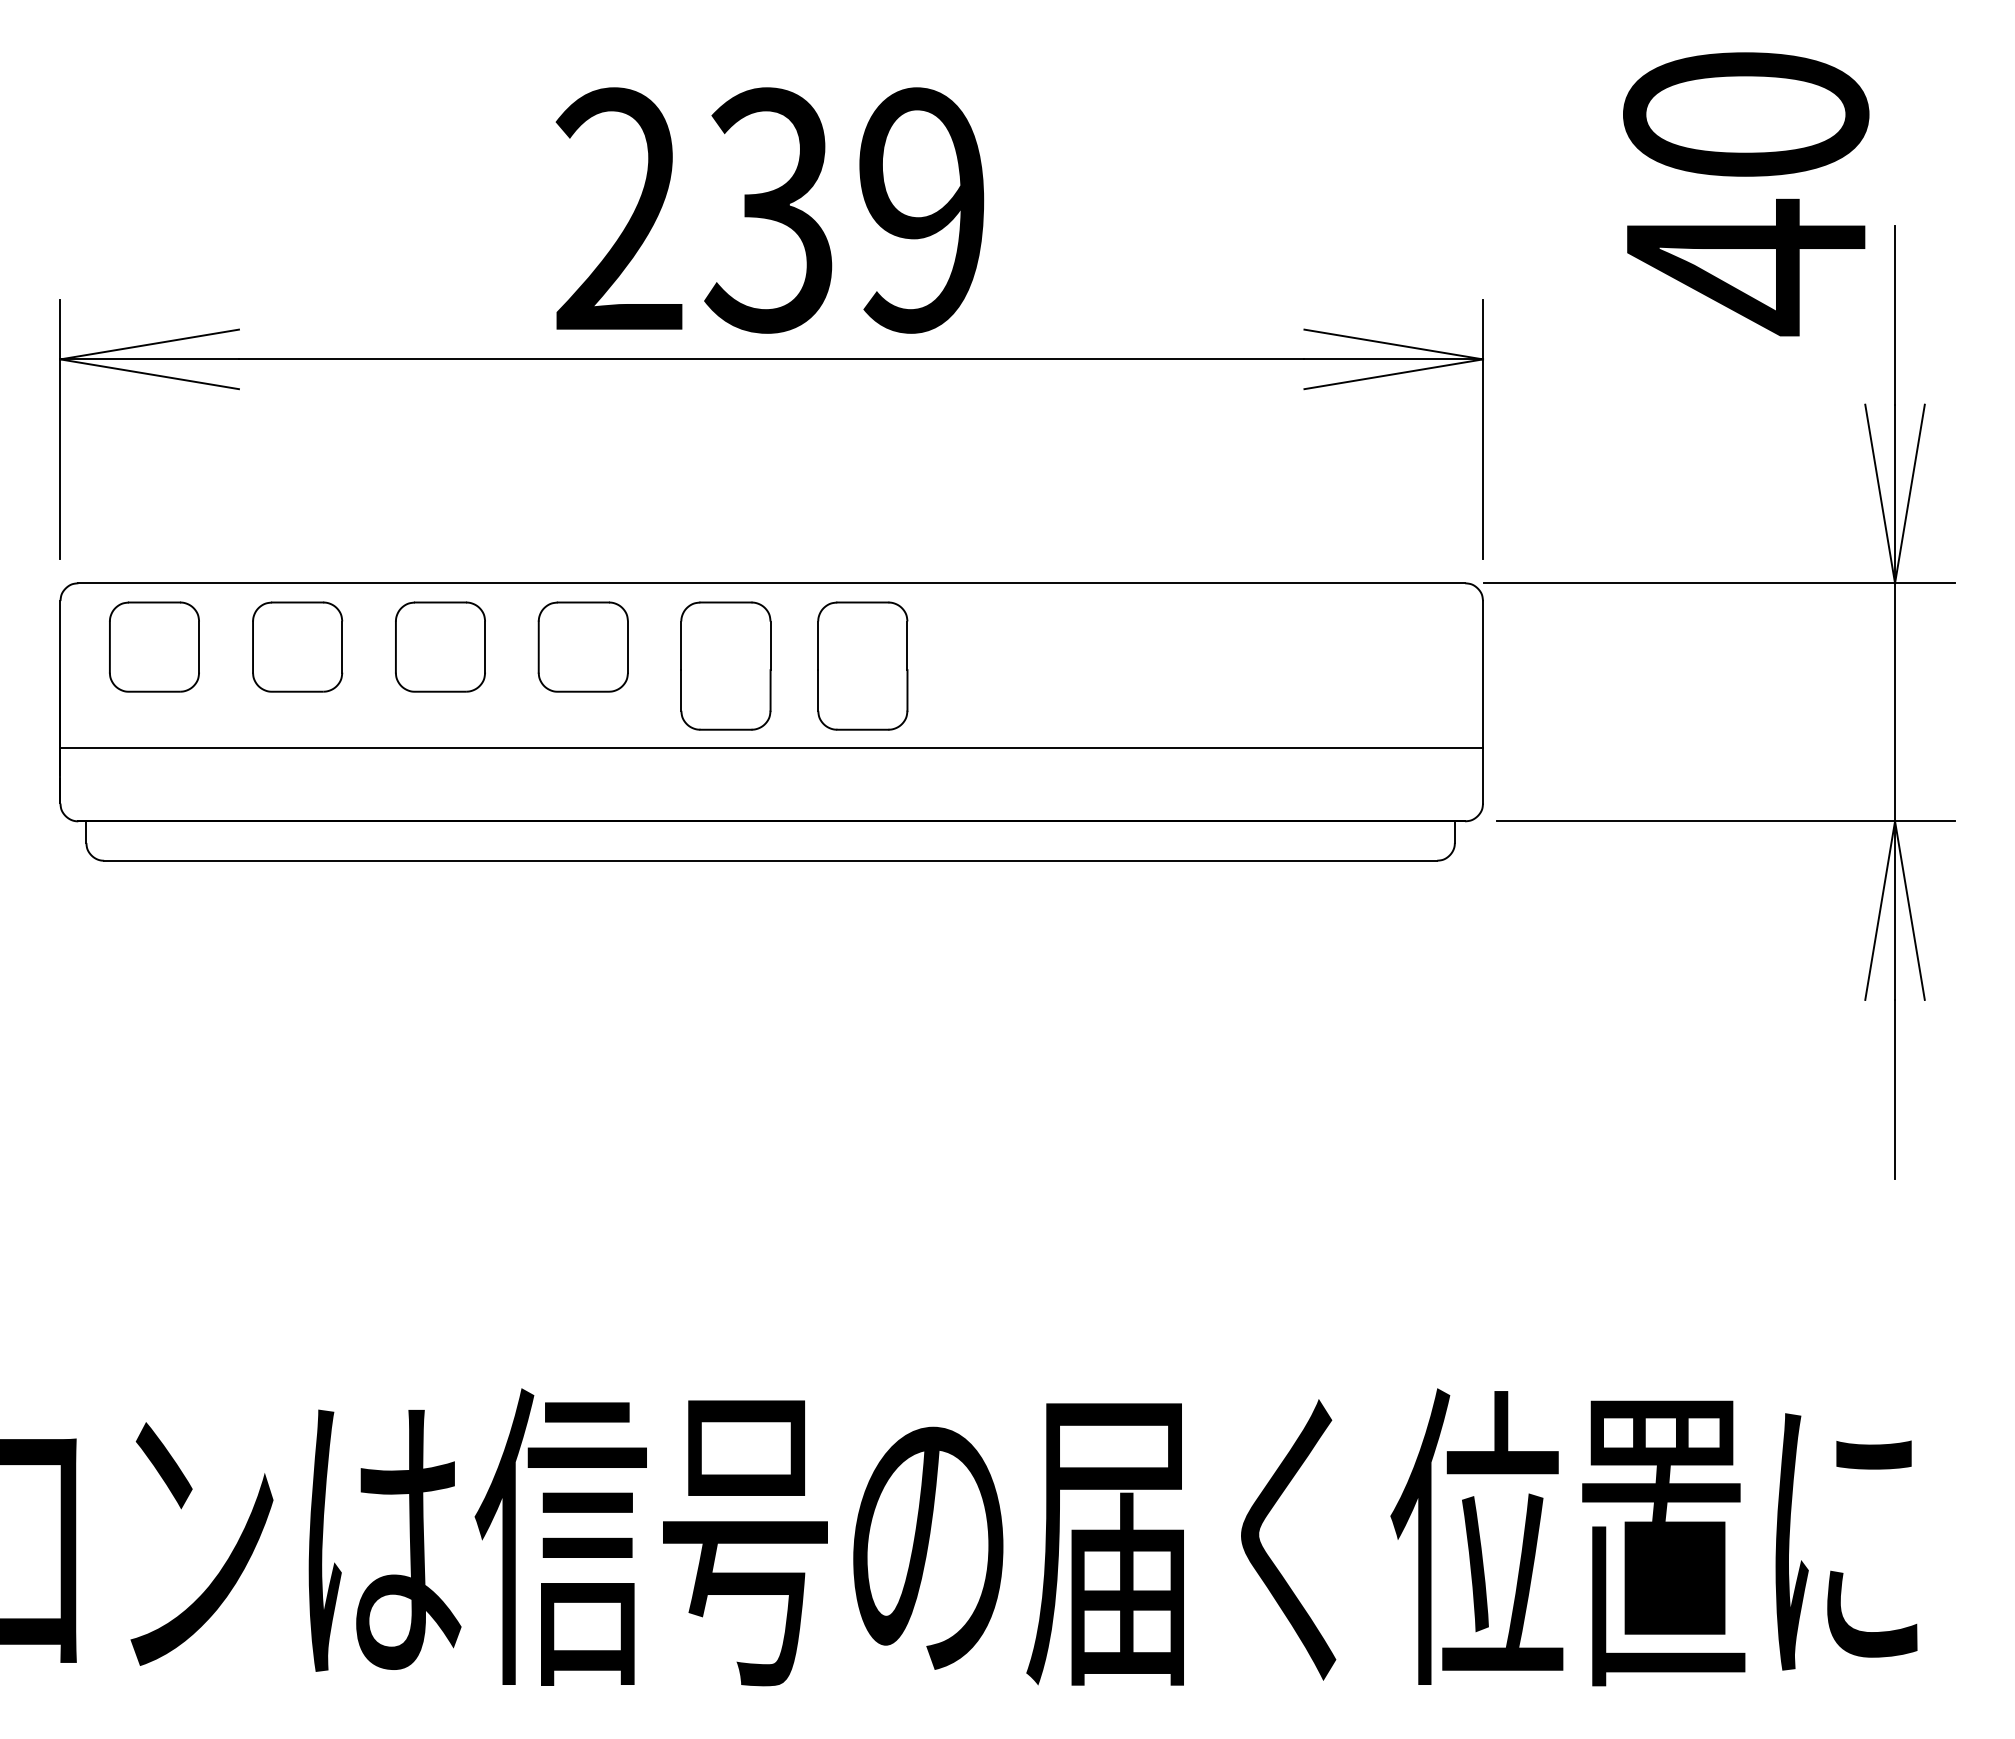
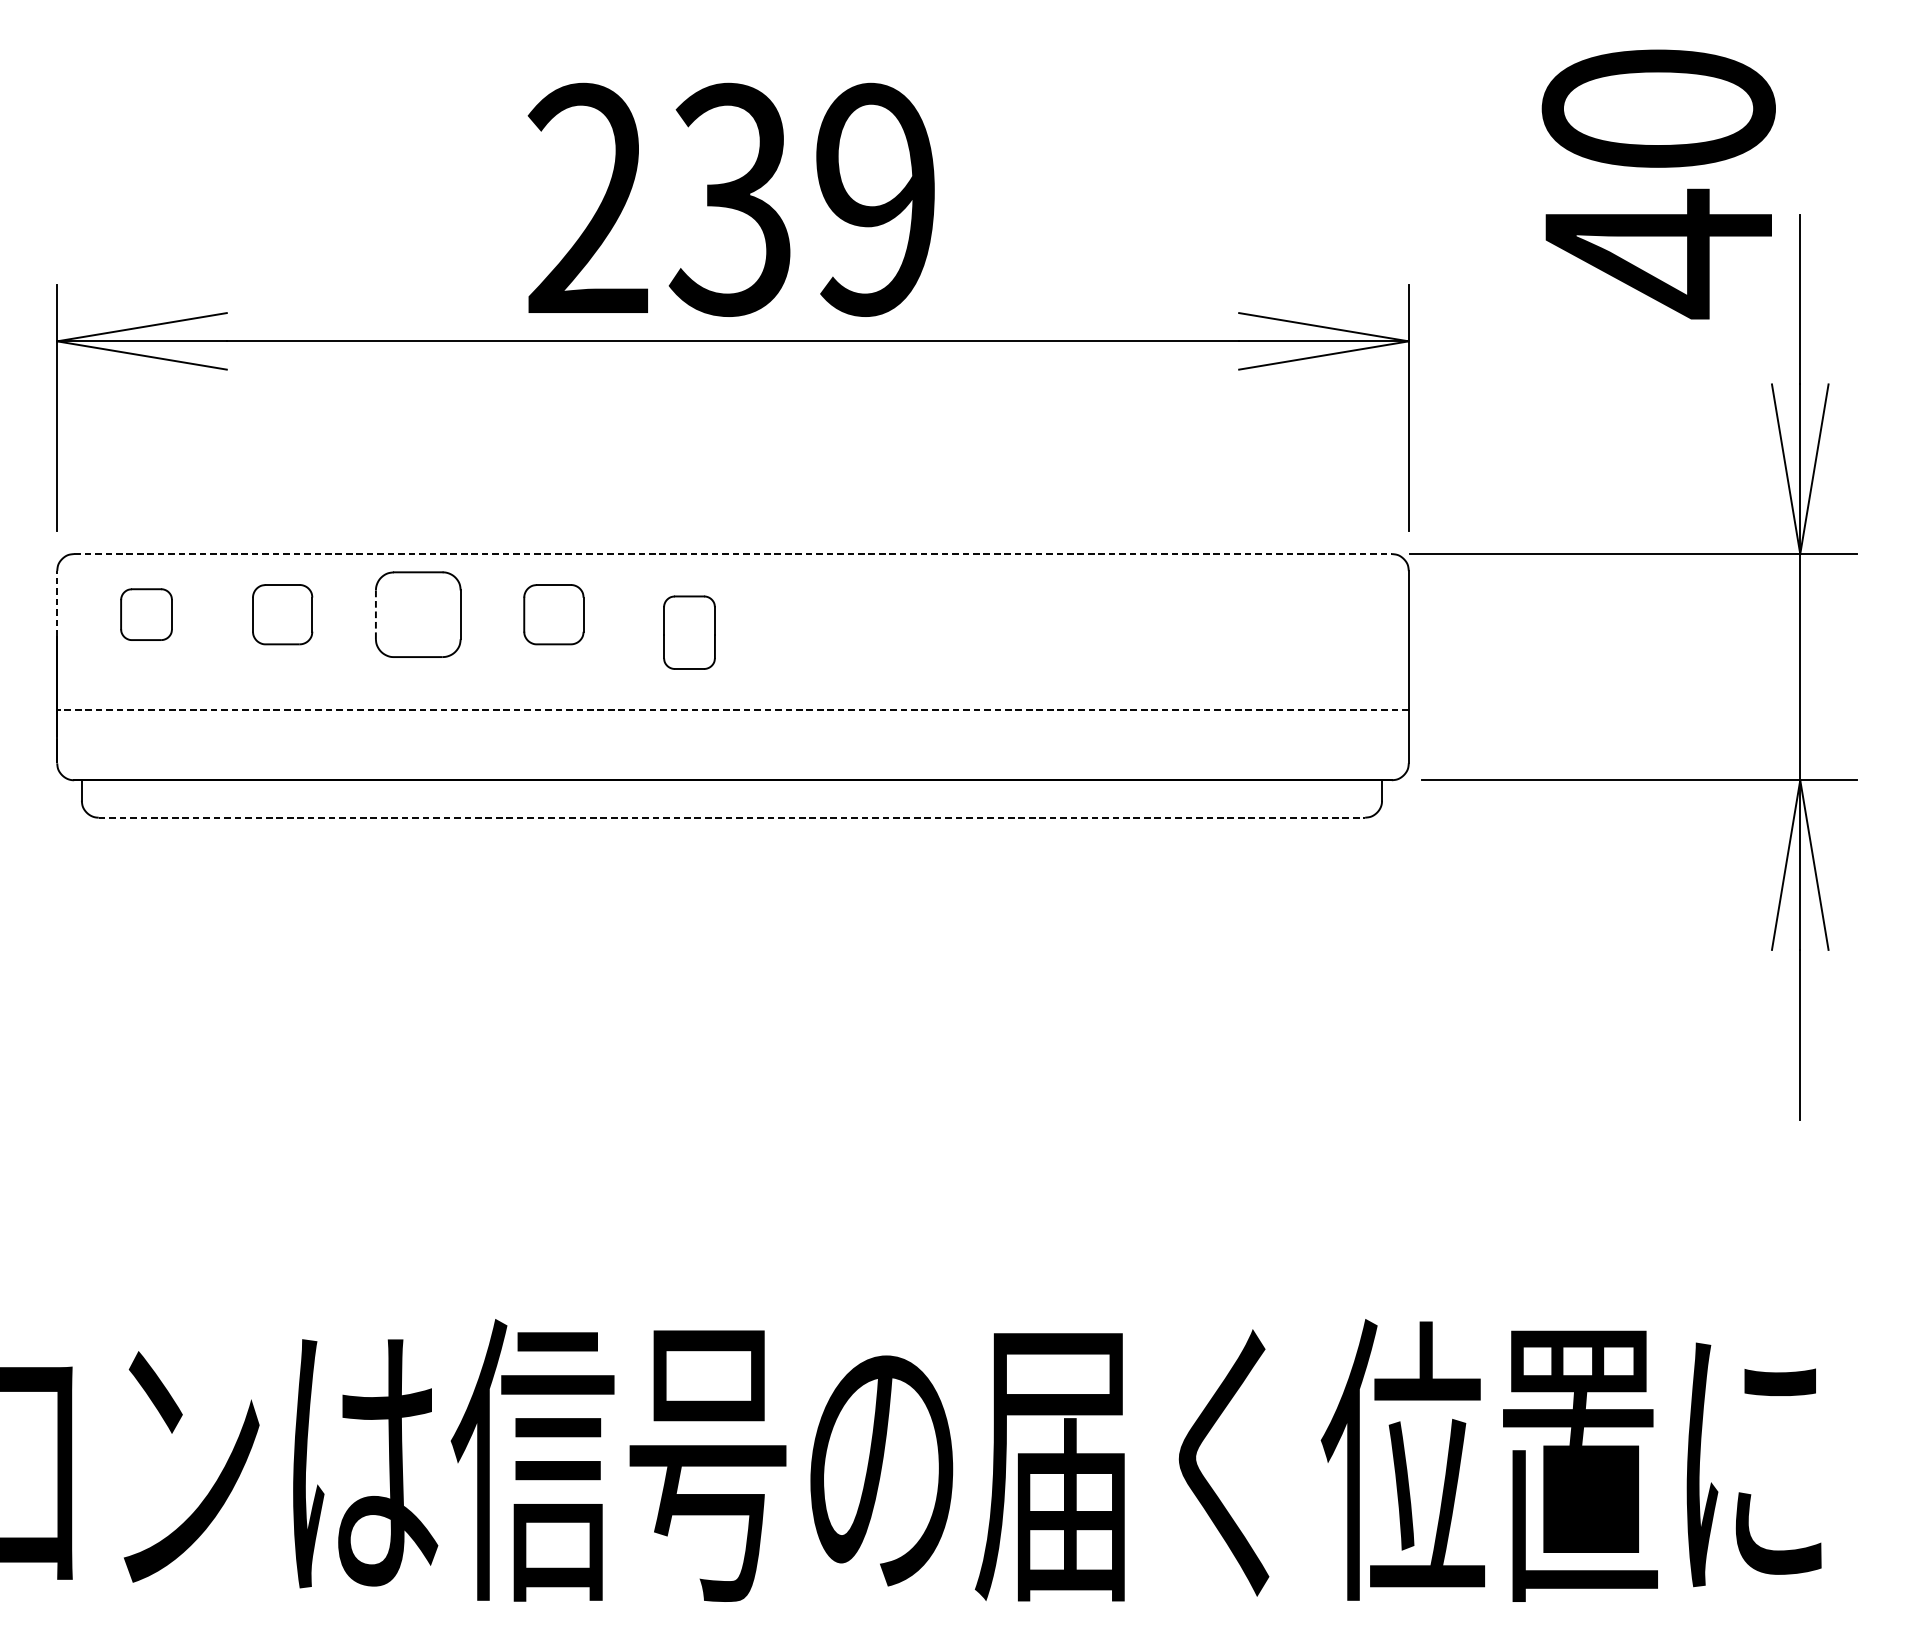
line: (772, 583) -> (733, 554), solid -> dashed
line: (60, 635) -> (57, 603), solid -> dashed
part: (154, 646) -> (146, 614), size x0.6
part: (297, 646) -> (282, 614), size x0.7
part: (582, 646) -> (553, 614), size x0.7
line: (395, 647) -> (375, 615), solid -> dashed
part: (725, 665) -> (689, 632), size x0.6
part: (862, 665) -> (819, 632), removed
line: (771, 747) -> (732, 710), solid -> dashed
line: (771, 860) -> (732, 817), solid -> dashed

